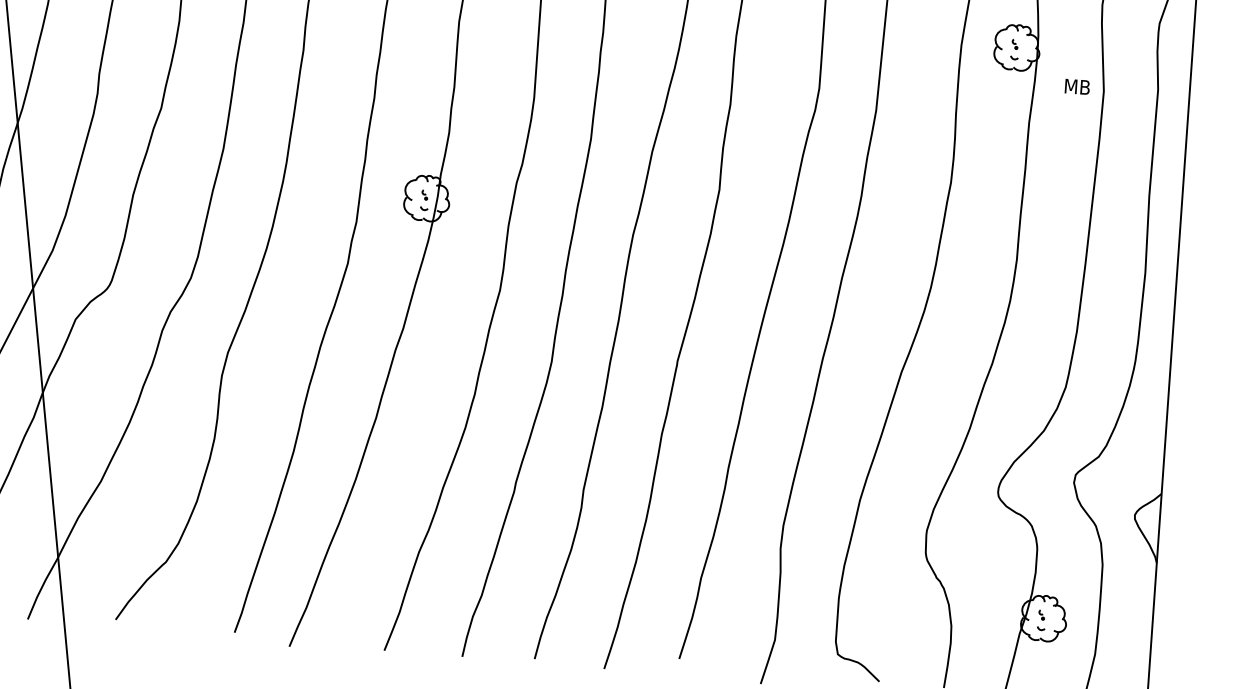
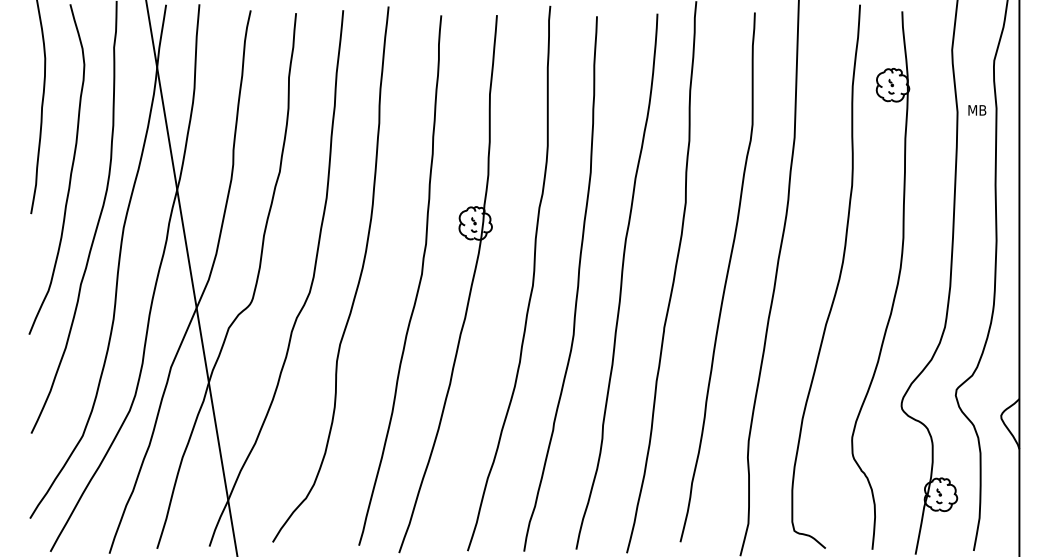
text: (1077, 87) -> (977, 110), moved

